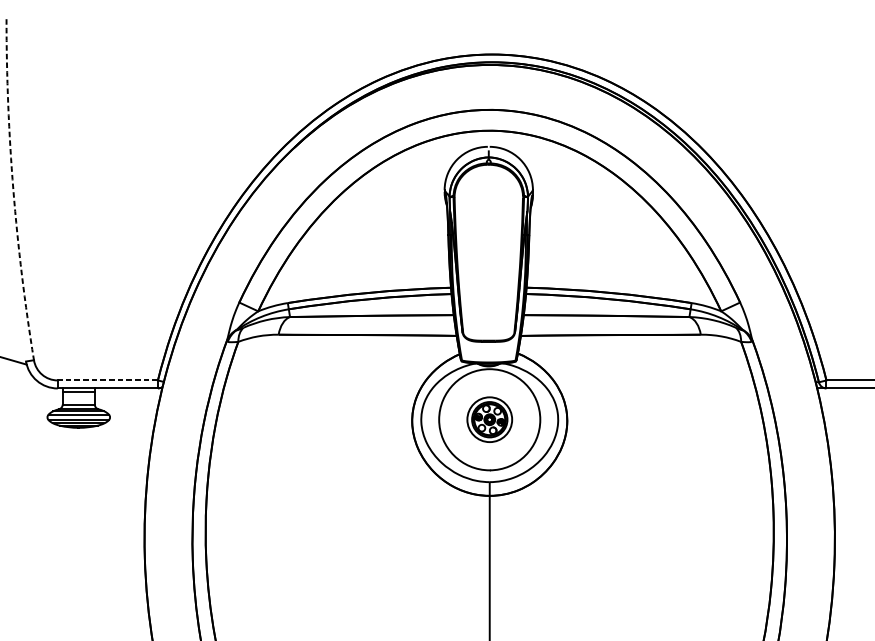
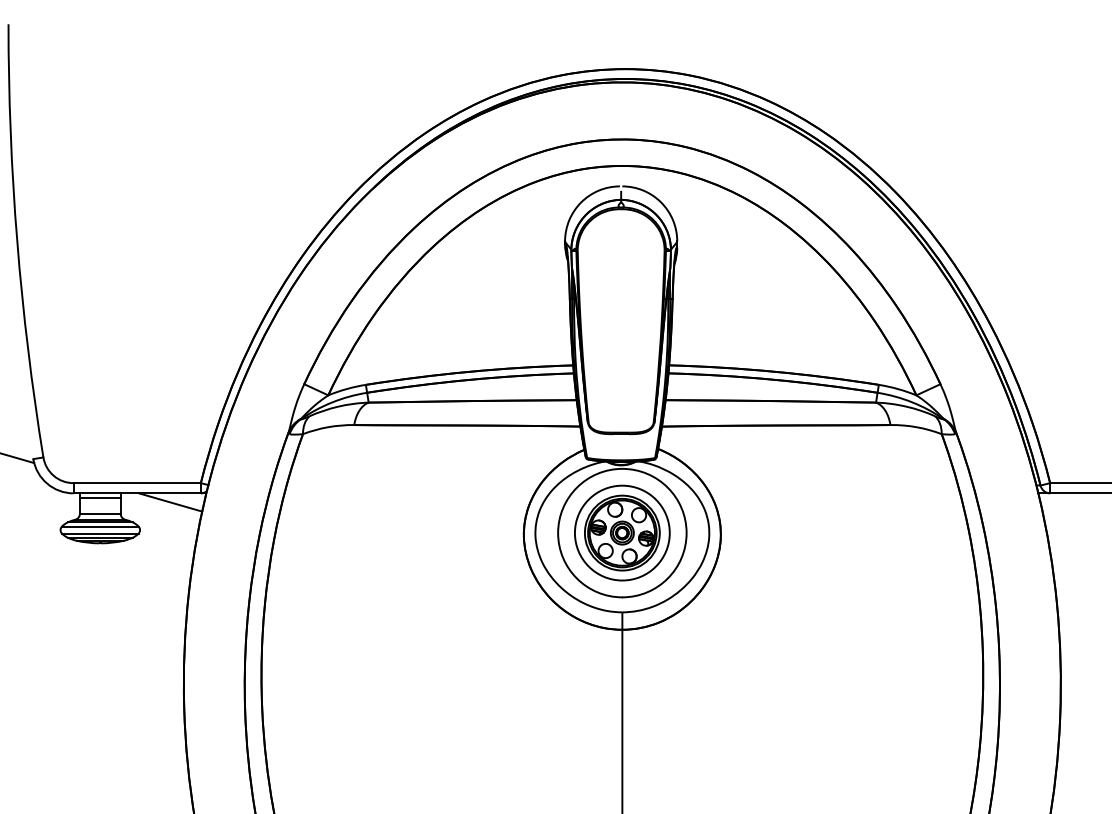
arc: (13, 190) -> (17, 241), dashed -> solid
line: (108, 380) -> (137, 483), dashed -> solid
line: (134, 395) -> (170, 502), added
part: (489, 419) -> (622, 532), size x1.67

